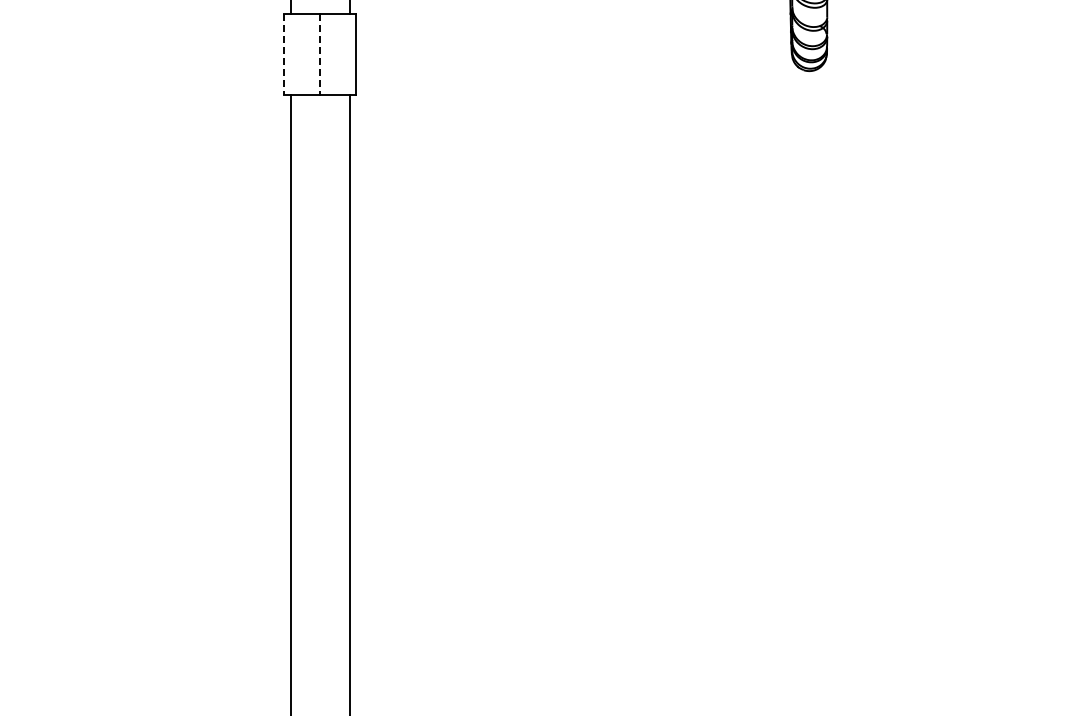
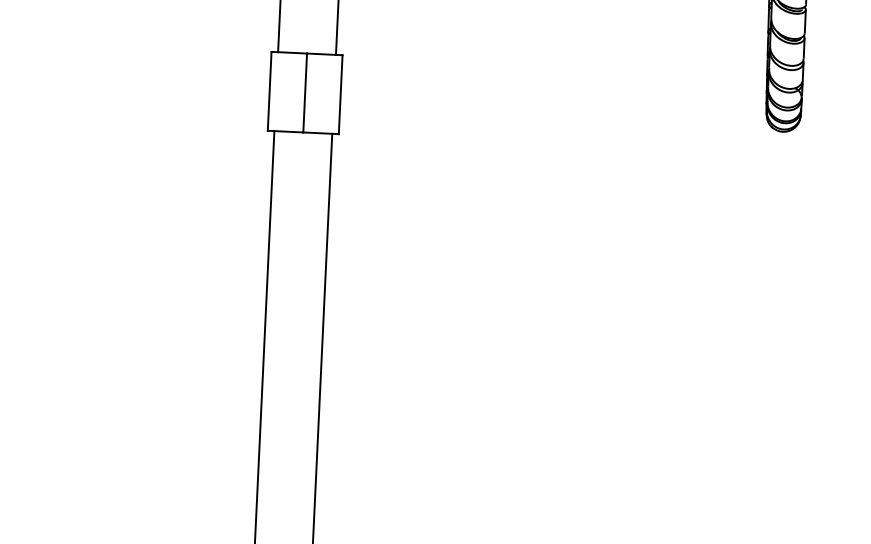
line: (283, 55) -> (269, 92), dashed -> solid
line: (320, 55) -> (305, 93), dashed -> solid

